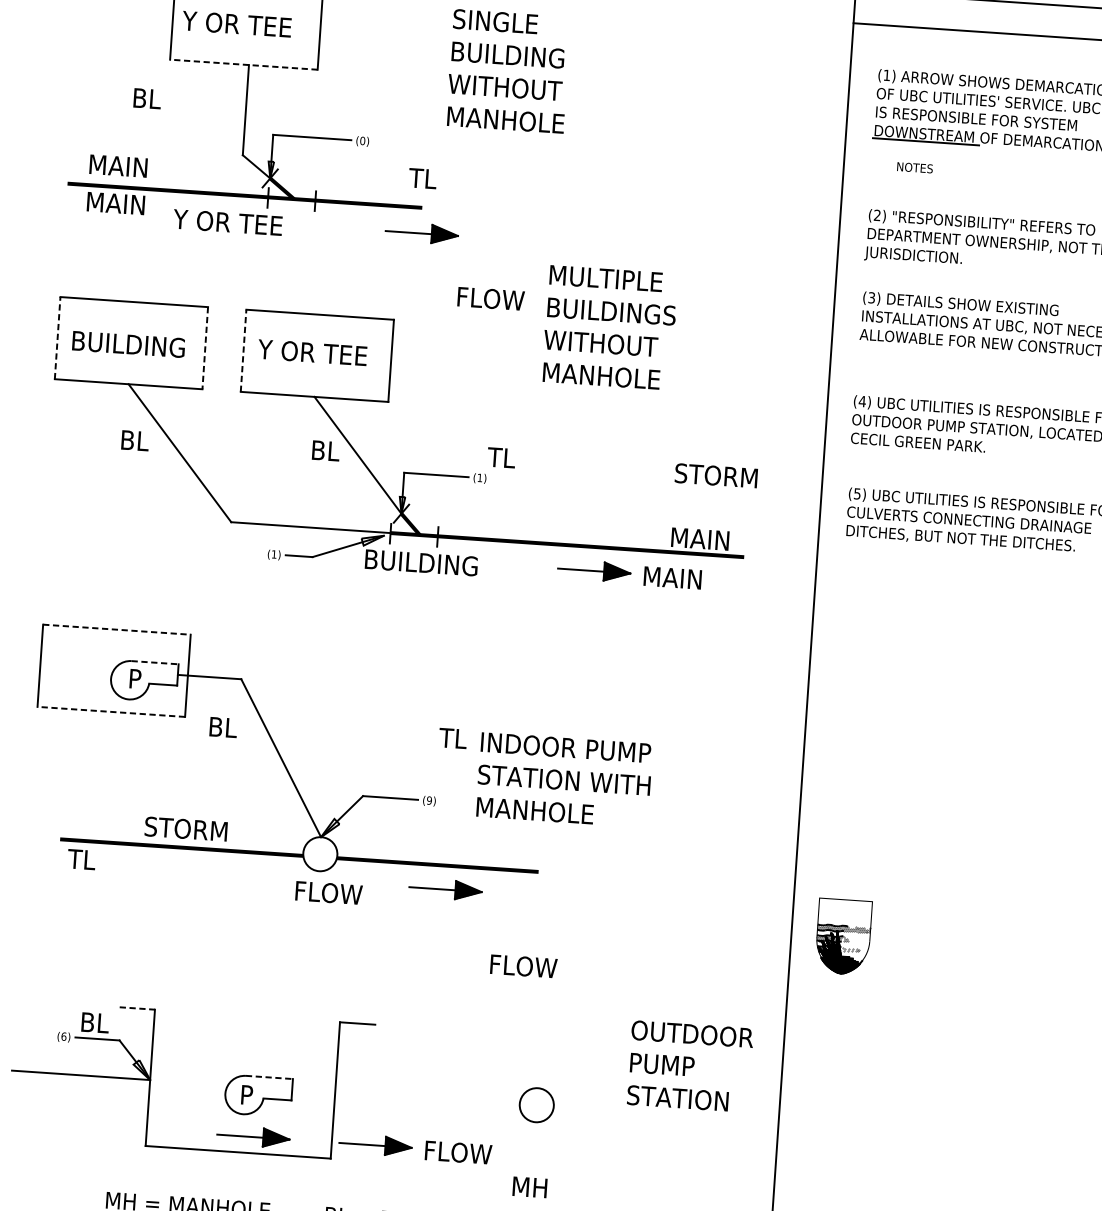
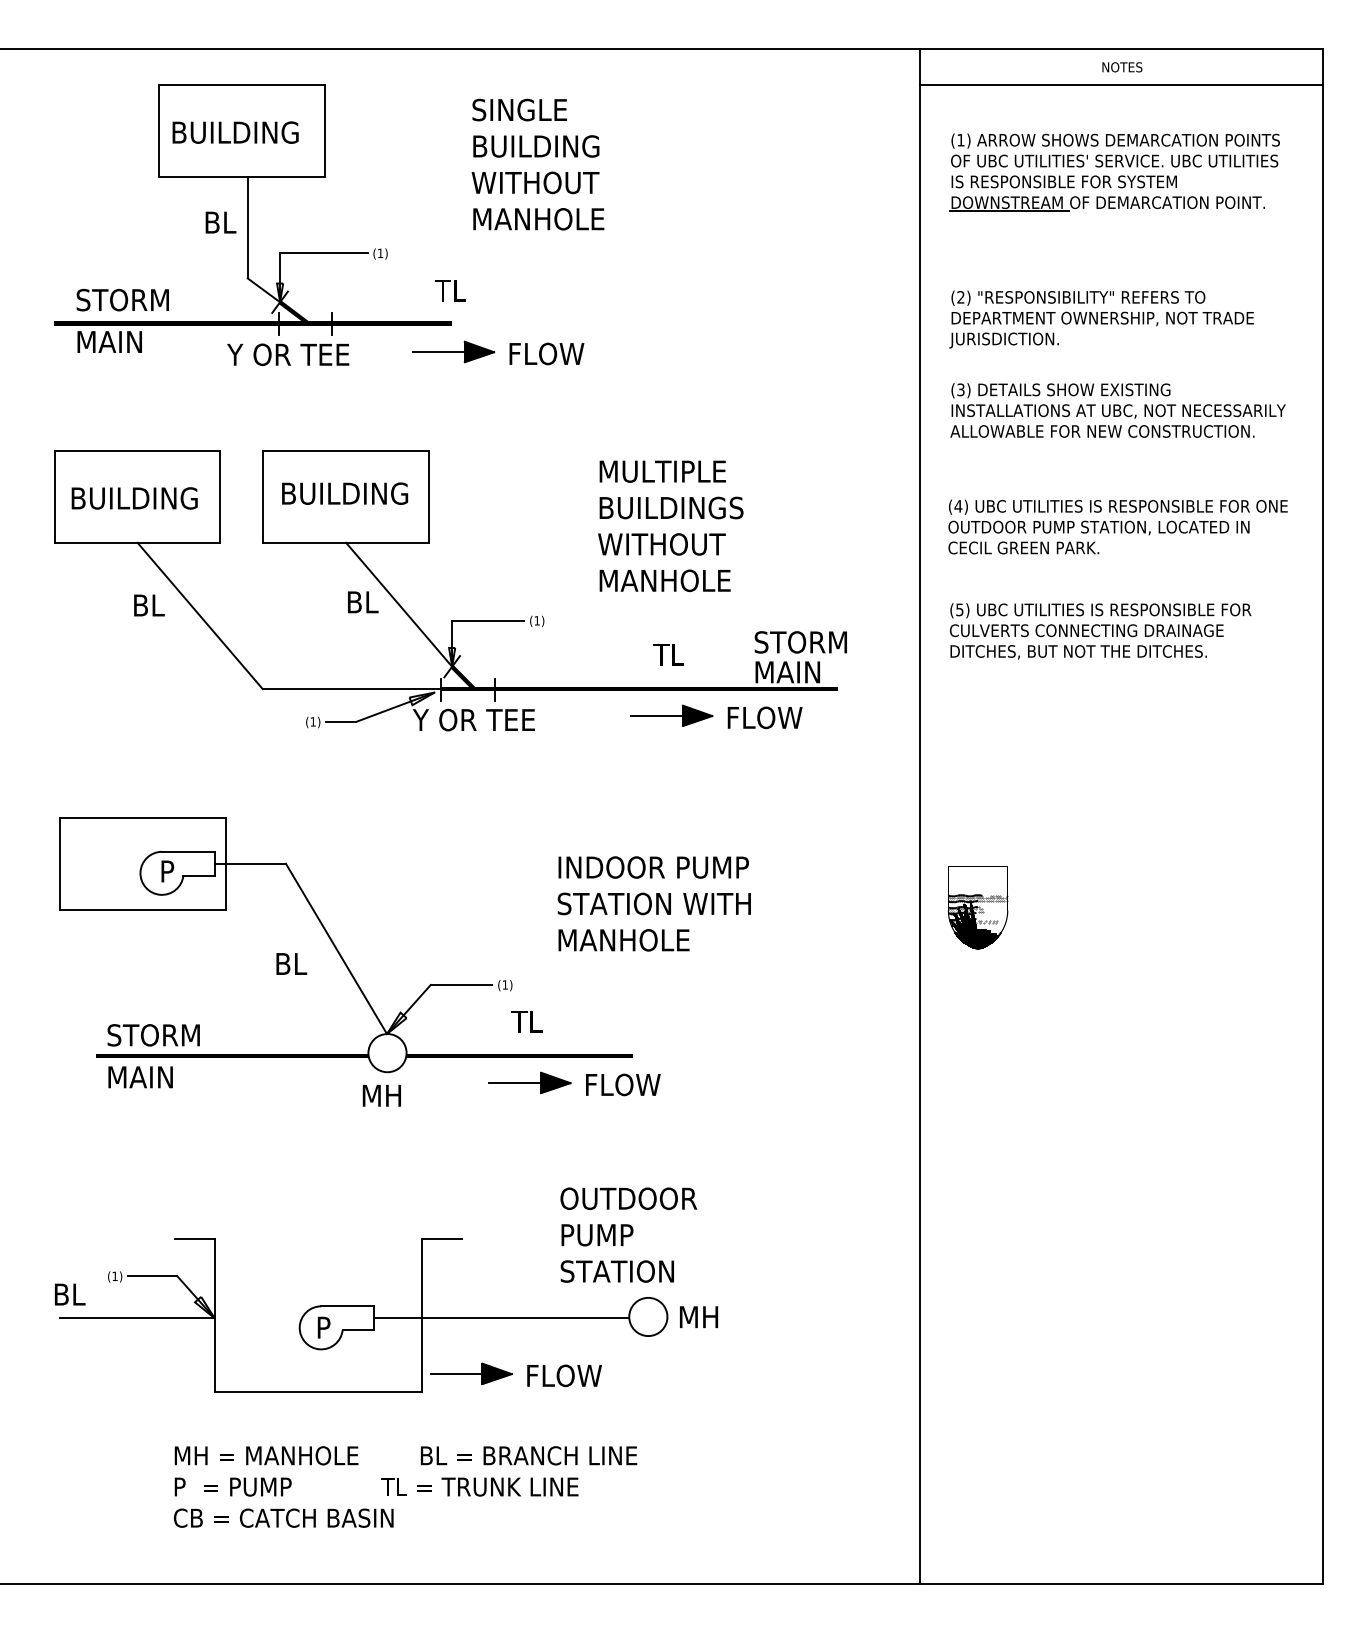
text: (239, 24) -> (234, 132), Y OR TEE -> BUILDING
line: (244, 64) -> (242, 177), dashed -> solid
text: (147, 98) -> (220, 222), moved
text: (362, 141) -> (380, 253), (0) -> (1)
text: (129, 166) -> (122, 299), MAIN -> STORM
text: (915, 167) -> (1122, 67), moved
text: (228, 222) -> (288, 354), moved
text: (490, 298) -> (546, 353), moved
text: (609, 328) -> (670, 526), moved
line: (57, 337) -> (54, 496), dashed -> solid
line: (205, 348) -> (220, 497), dashed -> solid
line: (243, 350) -> (263, 496), dashed -> solid
text: (315, 352) -> (343, 493), Y OR TEE -> BUILDING
text: (501, 457) -> (668, 654), moved
text: (715, 475) -> (800, 642), moved
text: (419, 562) -> (476, 719), BUILDING -> Y OR TEE
text: (678, 578) -> (766, 717), MAIN -> FLOW
line: (117, 629) -> (143, 817), dashed -> solid
line: (155, 662) -> (188, 851), dashed -> solid
line: (111, 712) -> (143, 910), dashed -> solid
text: (223, 727) -> (291, 963), moved
text: (452, 738) -> (526, 1021), moved
text: (563, 779) -> (653, 903), moved
text: (429, 800) -> (505, 984), (9) -> (1)
text: (185, 829) -> (153, 1035), moved
text: (97, 860) -> (139, 1077), TL -> MAIN
text: (330, 892) -> (401, 1095), FLOW -> MH
part: (843, 936) -> (977, 907), moved
text: (524, 966) -> (623, 1084), moved
line: (136, 1008) -> (194, 1239), dashed -> solid
text: (95, 1022) -> (70, 1294), moved
text: (63, 1036) -> (114, 1276), (6) -> (1)
text: (690, 1066) -> (628, 1234), moved
line: (270, 1077) -> (348, 1306), dashed -> solid
line: (405, 1097) -> (501, 1318), added
part: (253, 1136) -> (334, 1373), removed
text: (530, 1187) -> (699, 1317), moved

